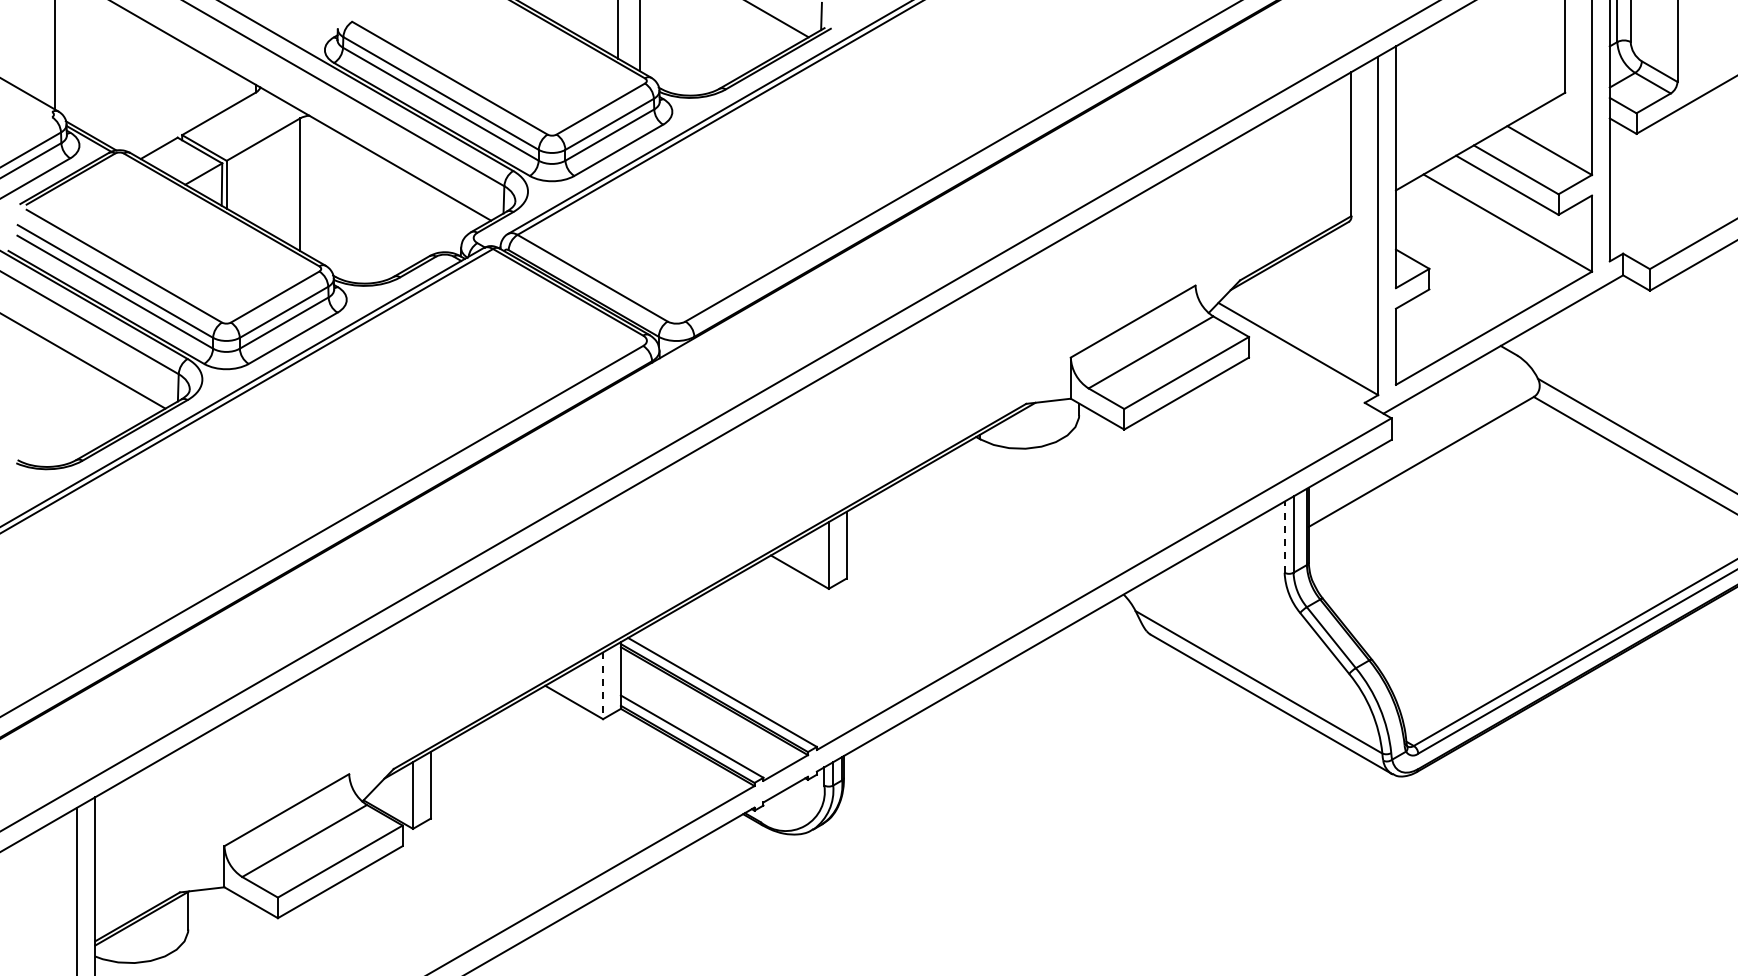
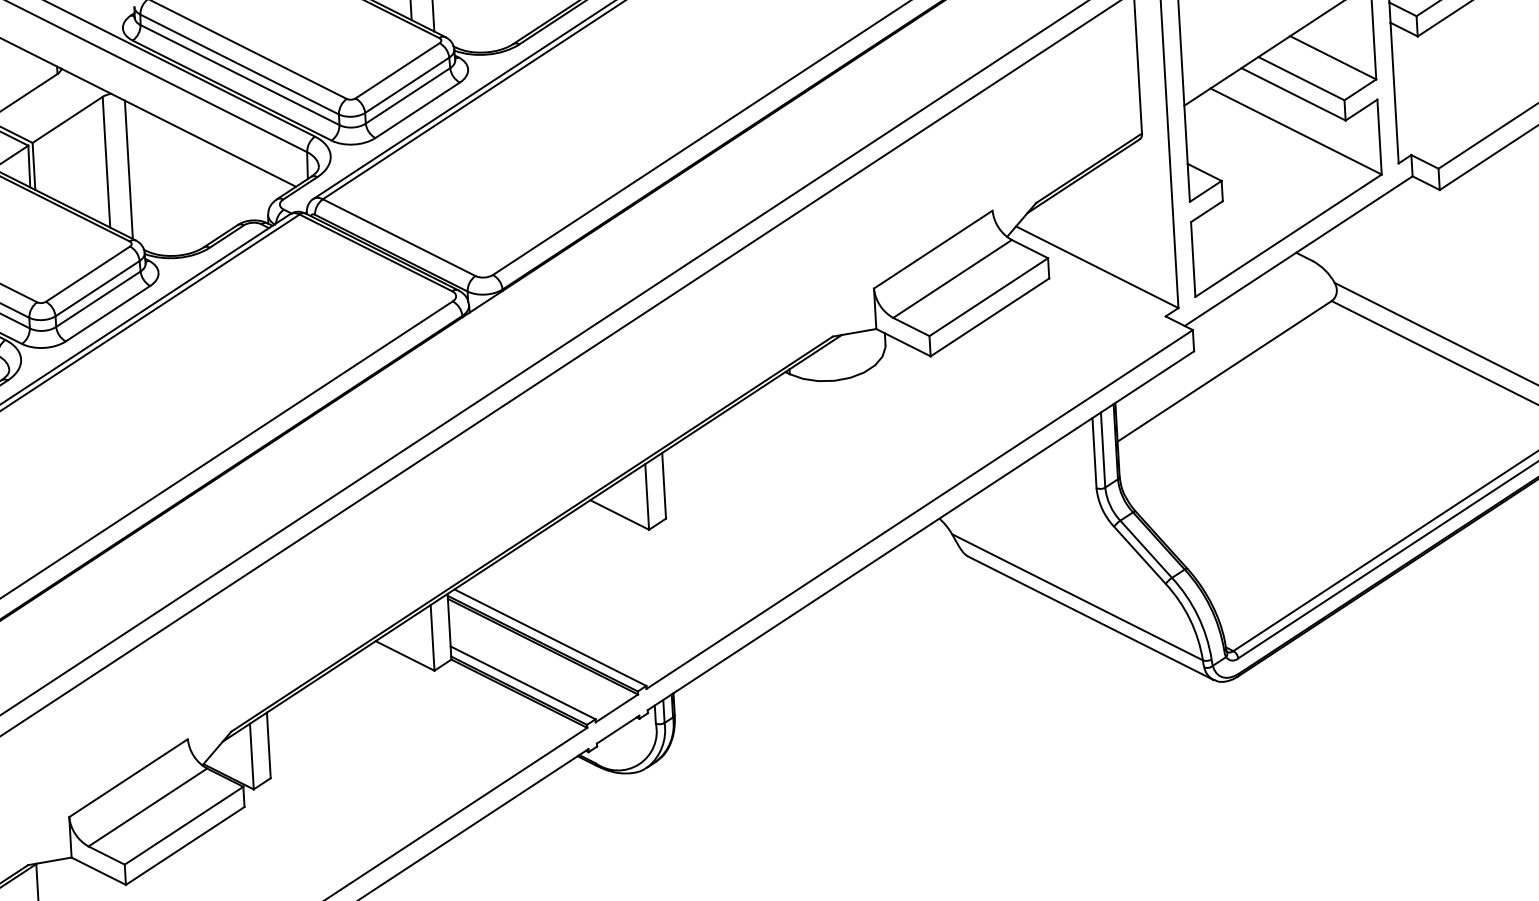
line: (322, 193) -> (128, 169), added
line: (1284, 537) -> (1094, 453), dashed -> solid
line: (603, 686) -> (433, 638), dashed -> solid

